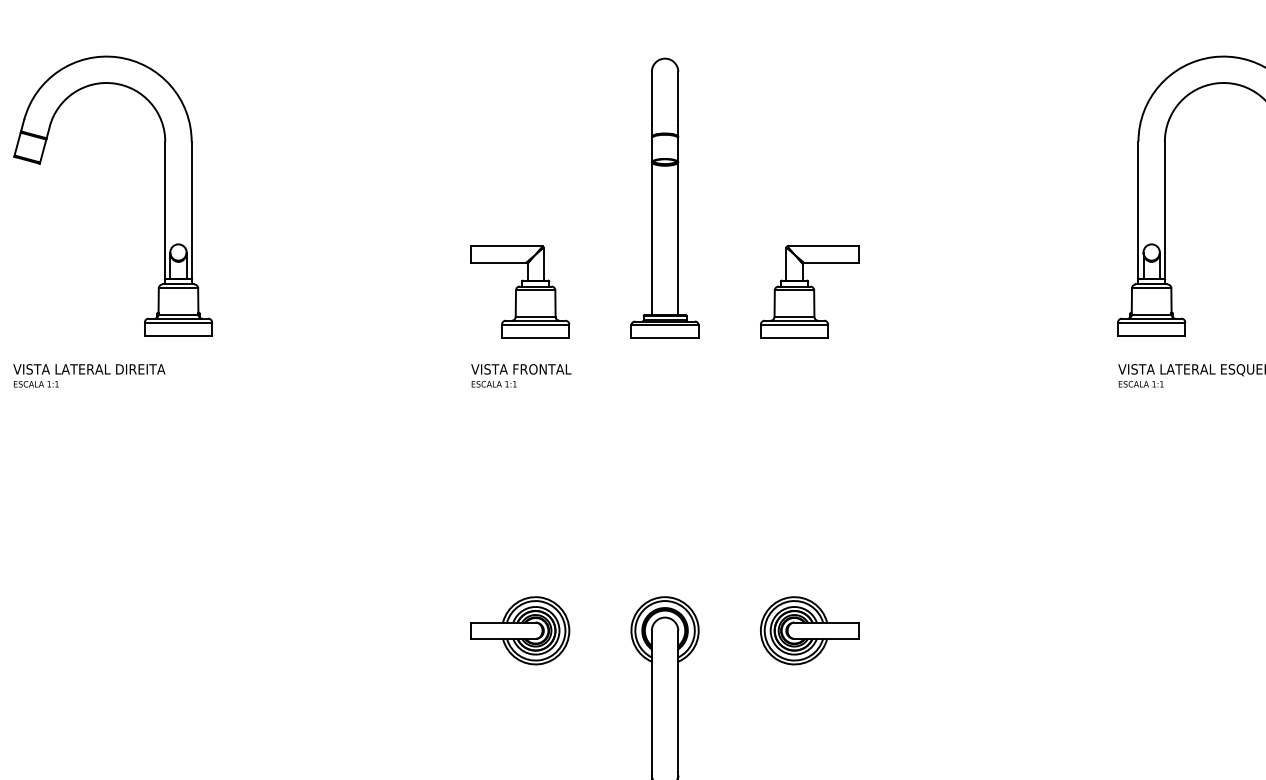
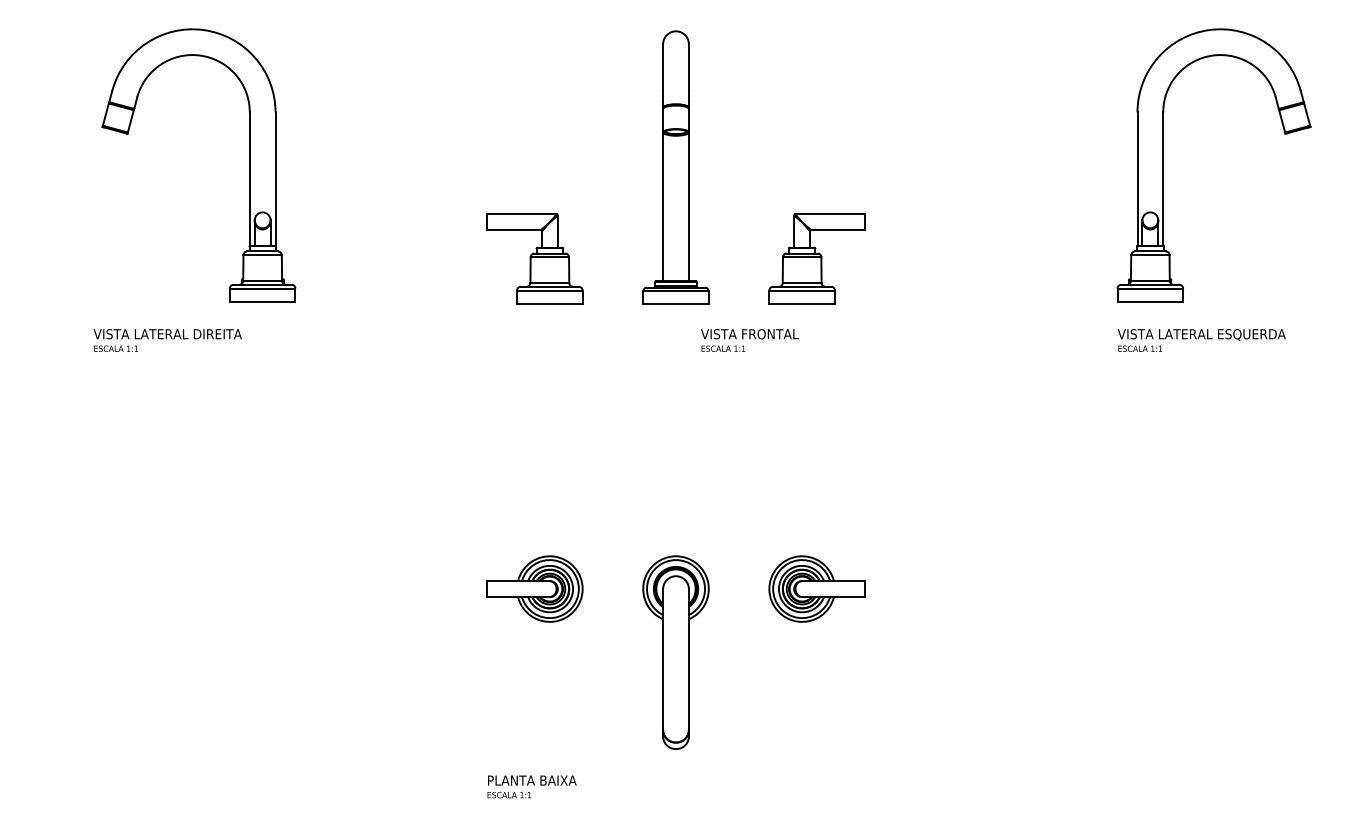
part: (164, 196) -> (249, 165), moved
text: (89, 375) -> (167, 340), moved
text: (520, 375) -> (749, 340), moved

